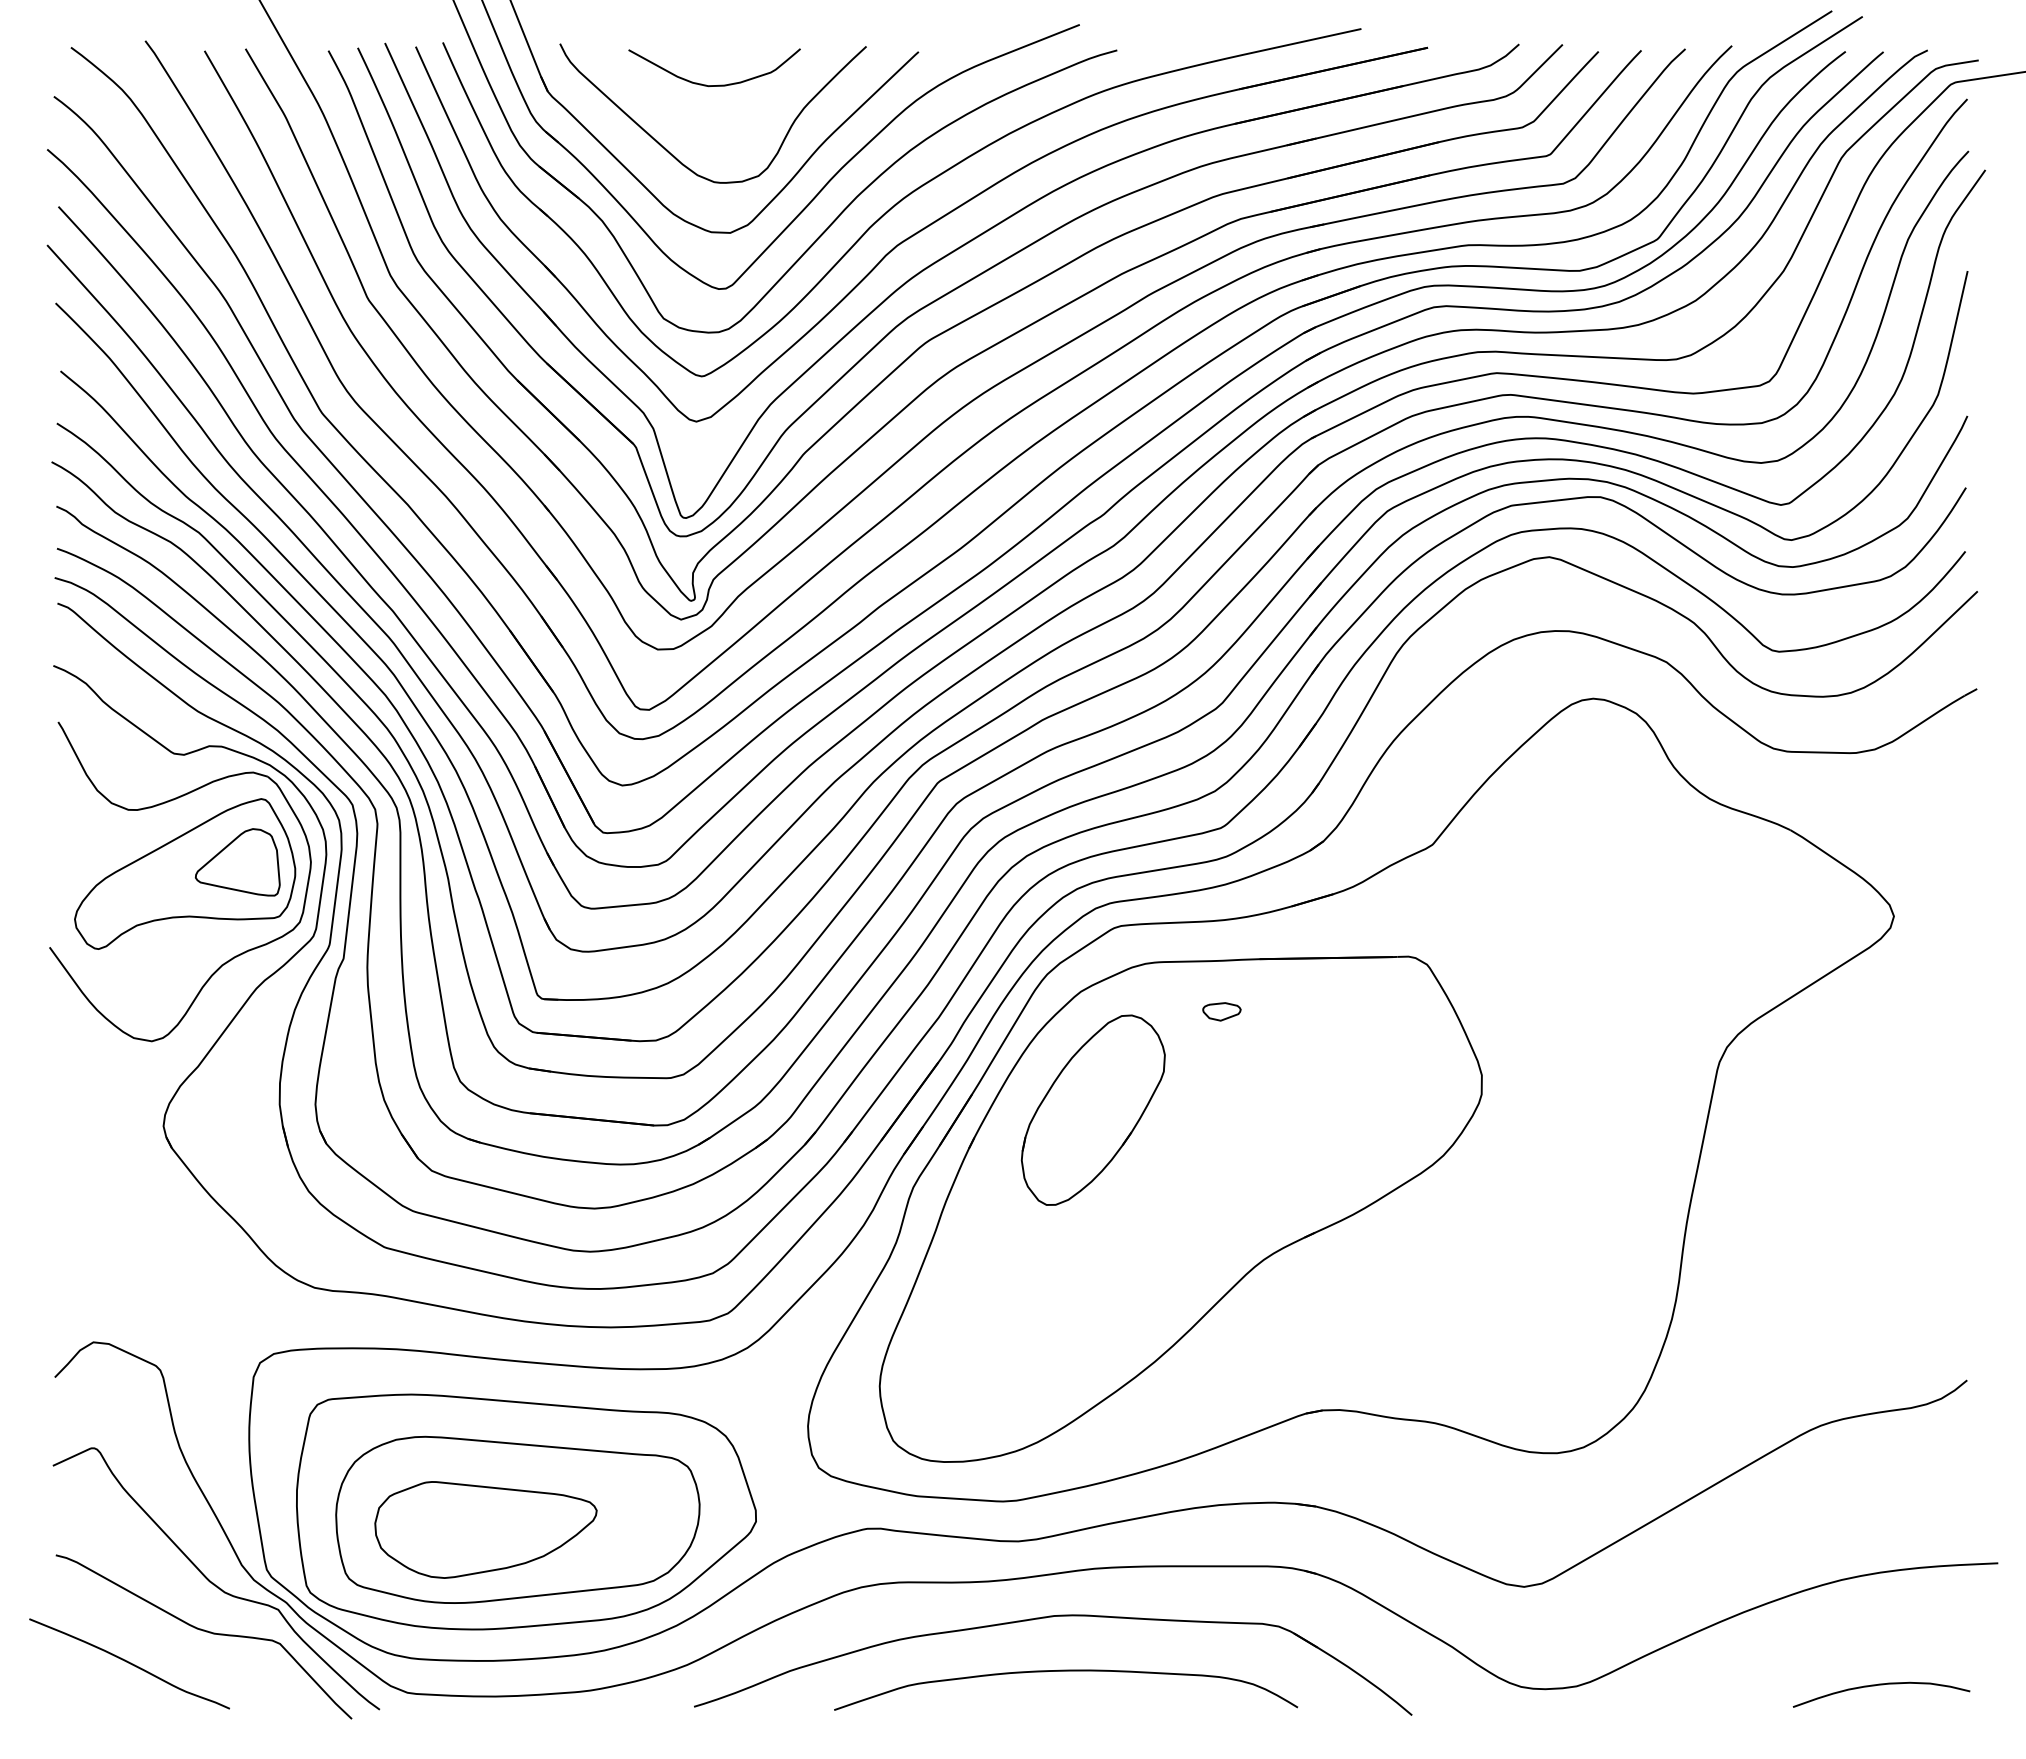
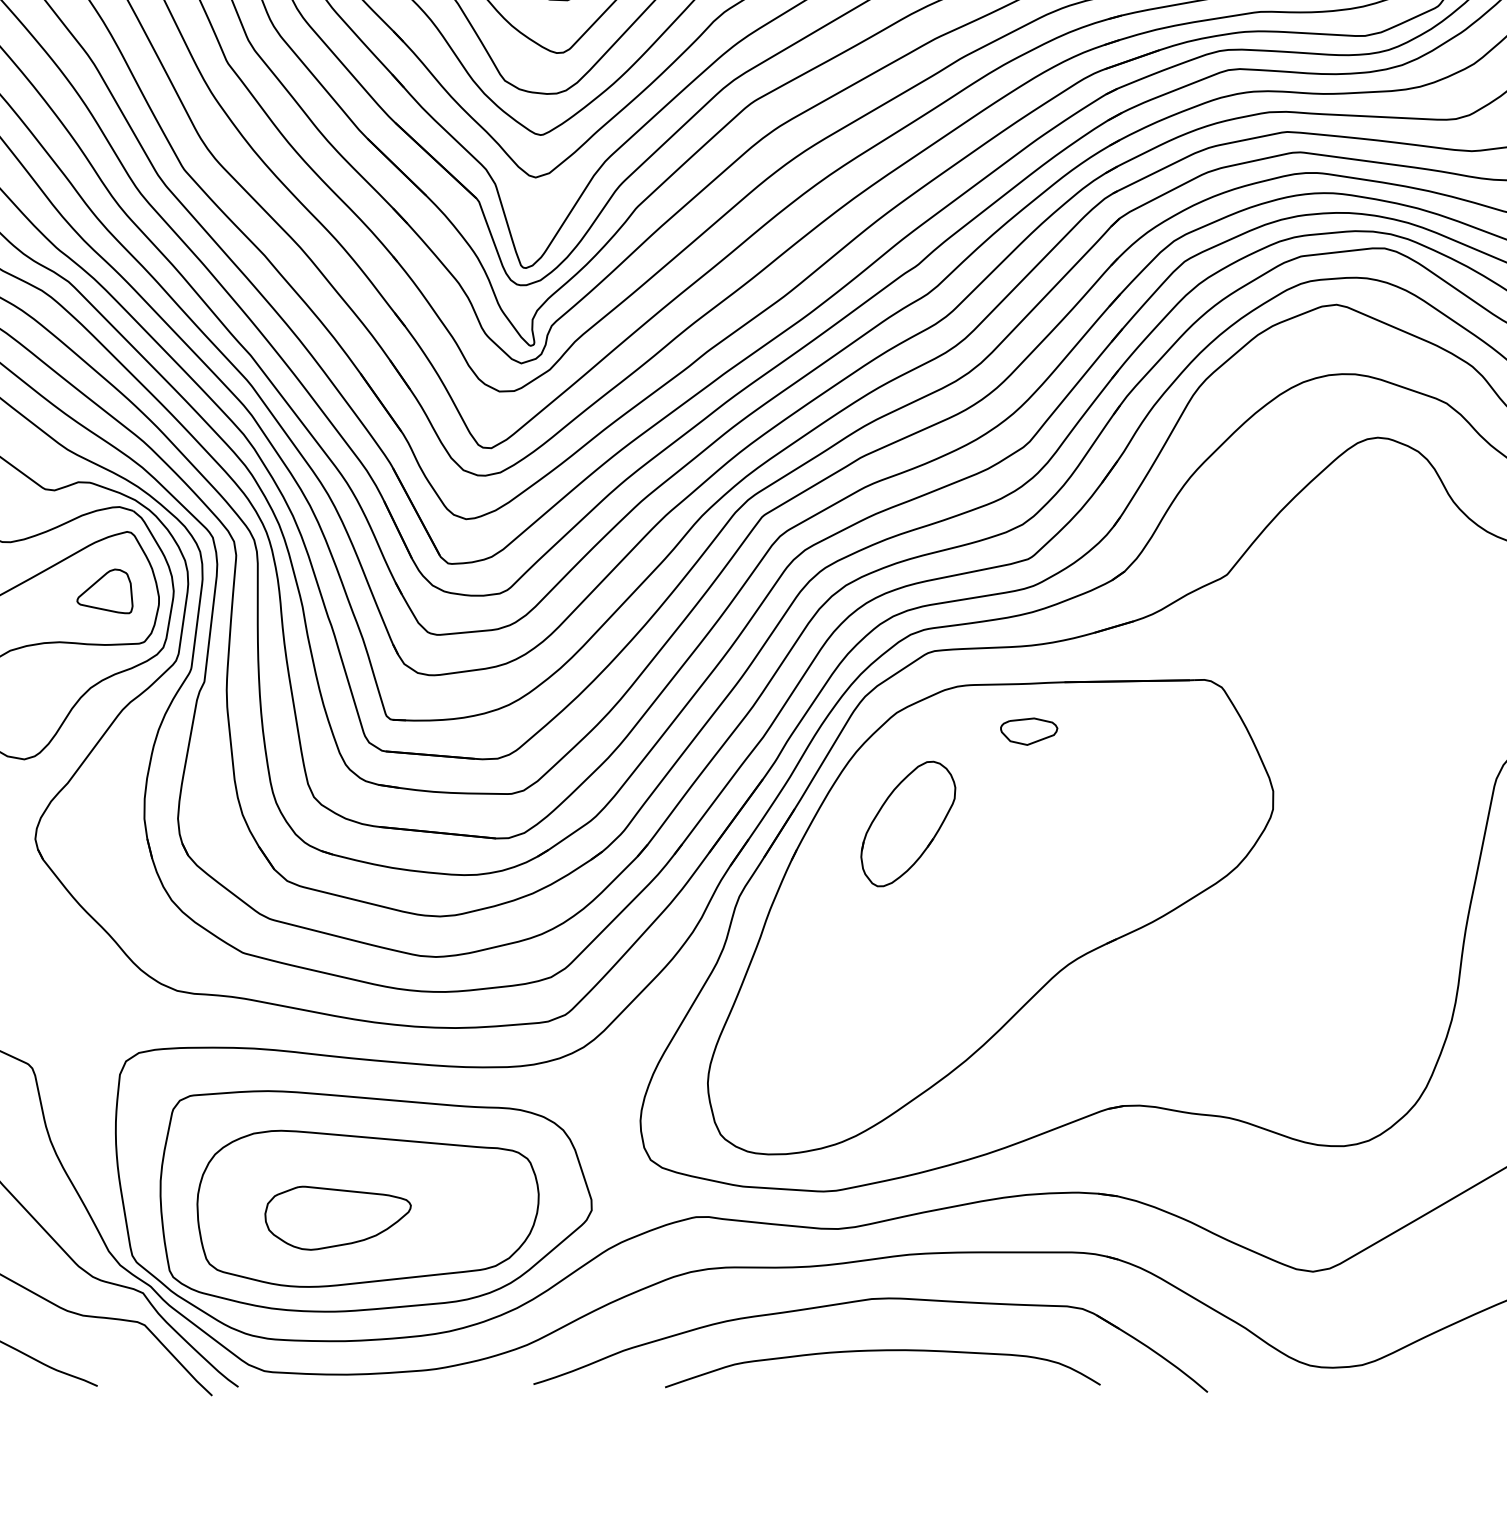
part: (237, 862) -> (104, 591), size x0.7
part: (1221, 1011) -> (1028, 731), size x1.6
part: (1092, 1109) -> (907, 823), size x0.7
part: (485, 1529) -> (337, 1217), size x0.7

